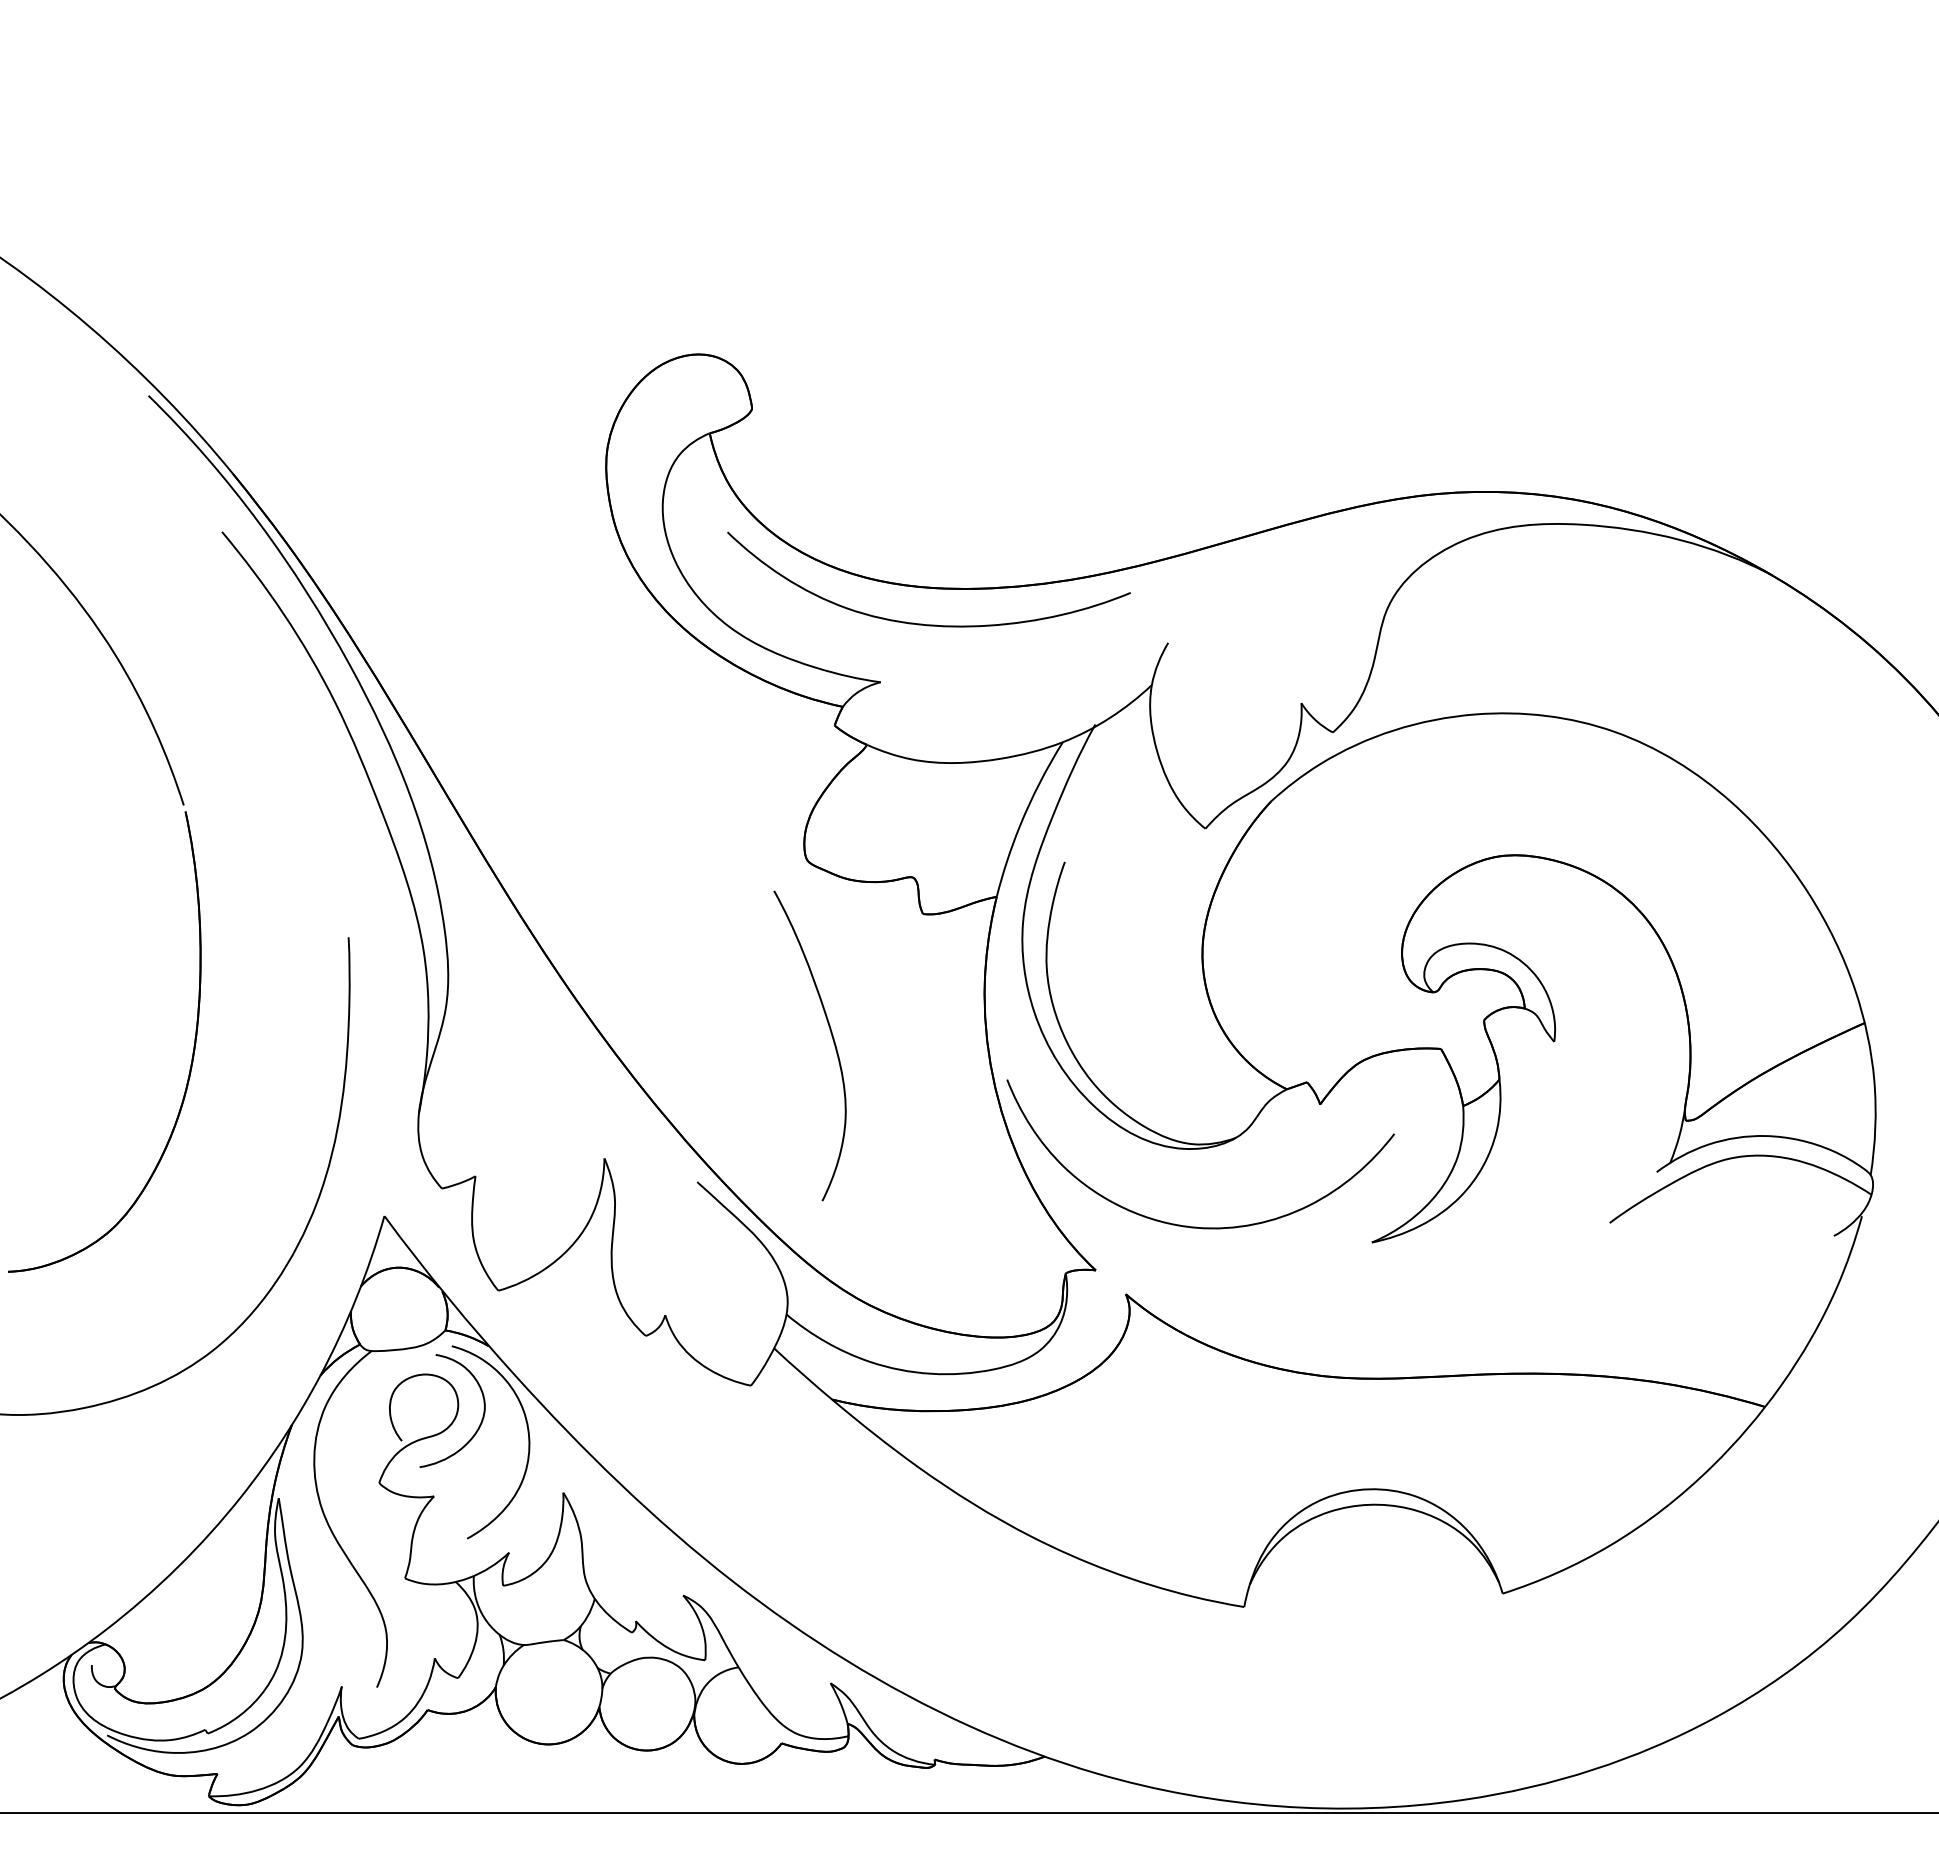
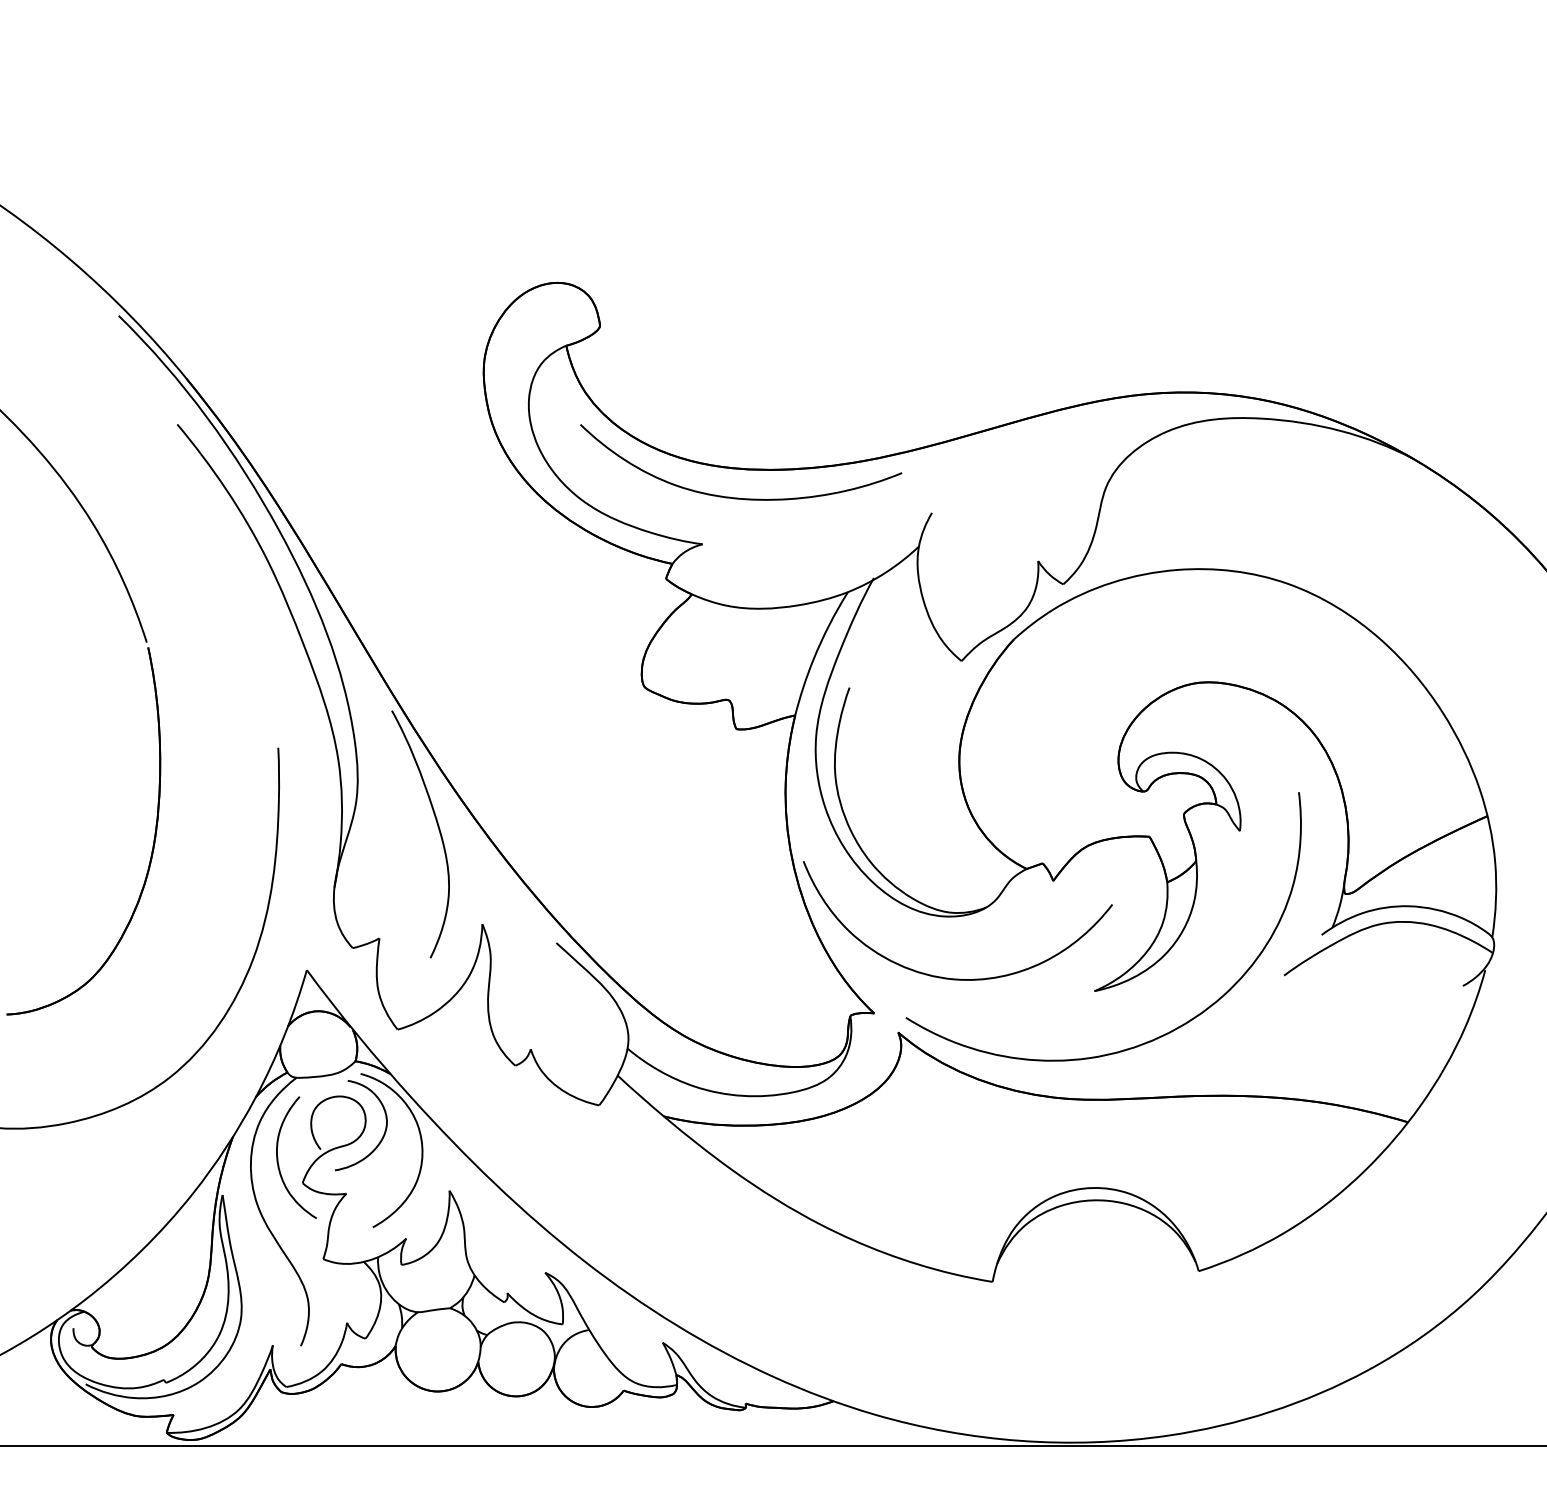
curve: (831, 1036) -> (437, 826), moved
curve: (1443, 1303) -> (1151, 1039), added
curve: (348, 1450) -> (278, 1157), added

